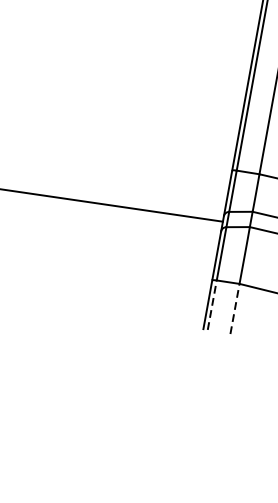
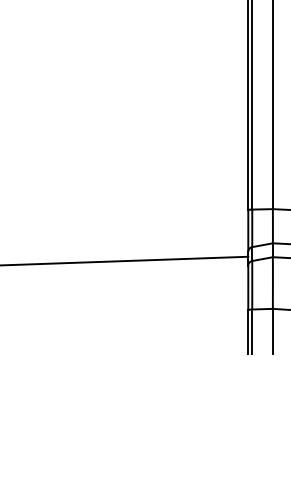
line: (212, 304) -> (252, 331), dashed -> solid
line: (234, 308) -> (272, 331), dashed -> solid

